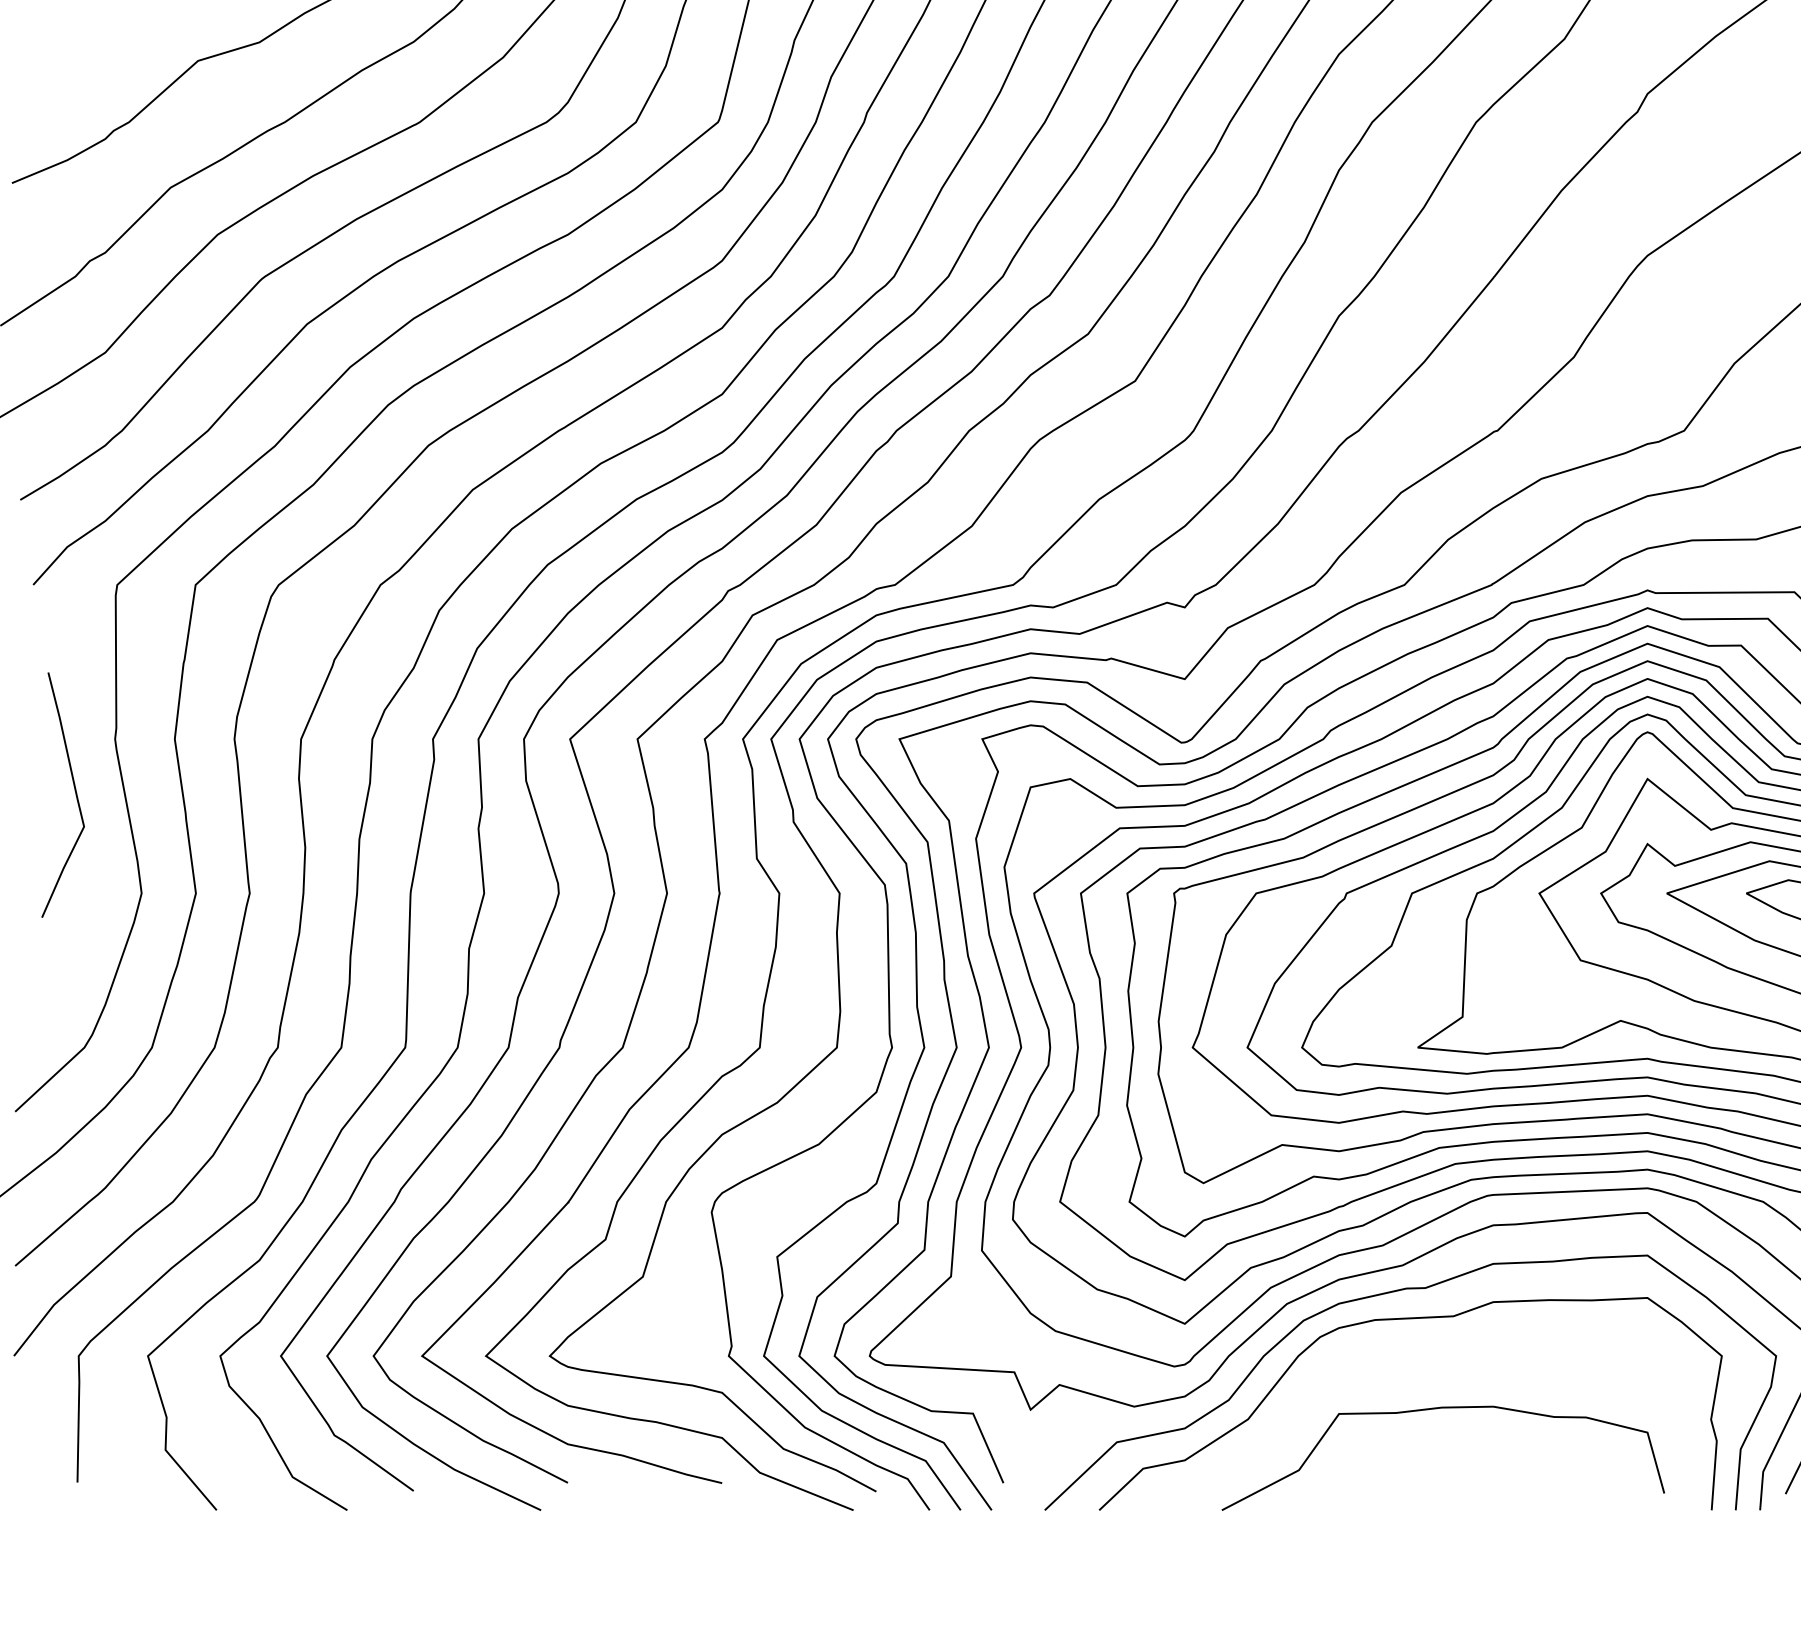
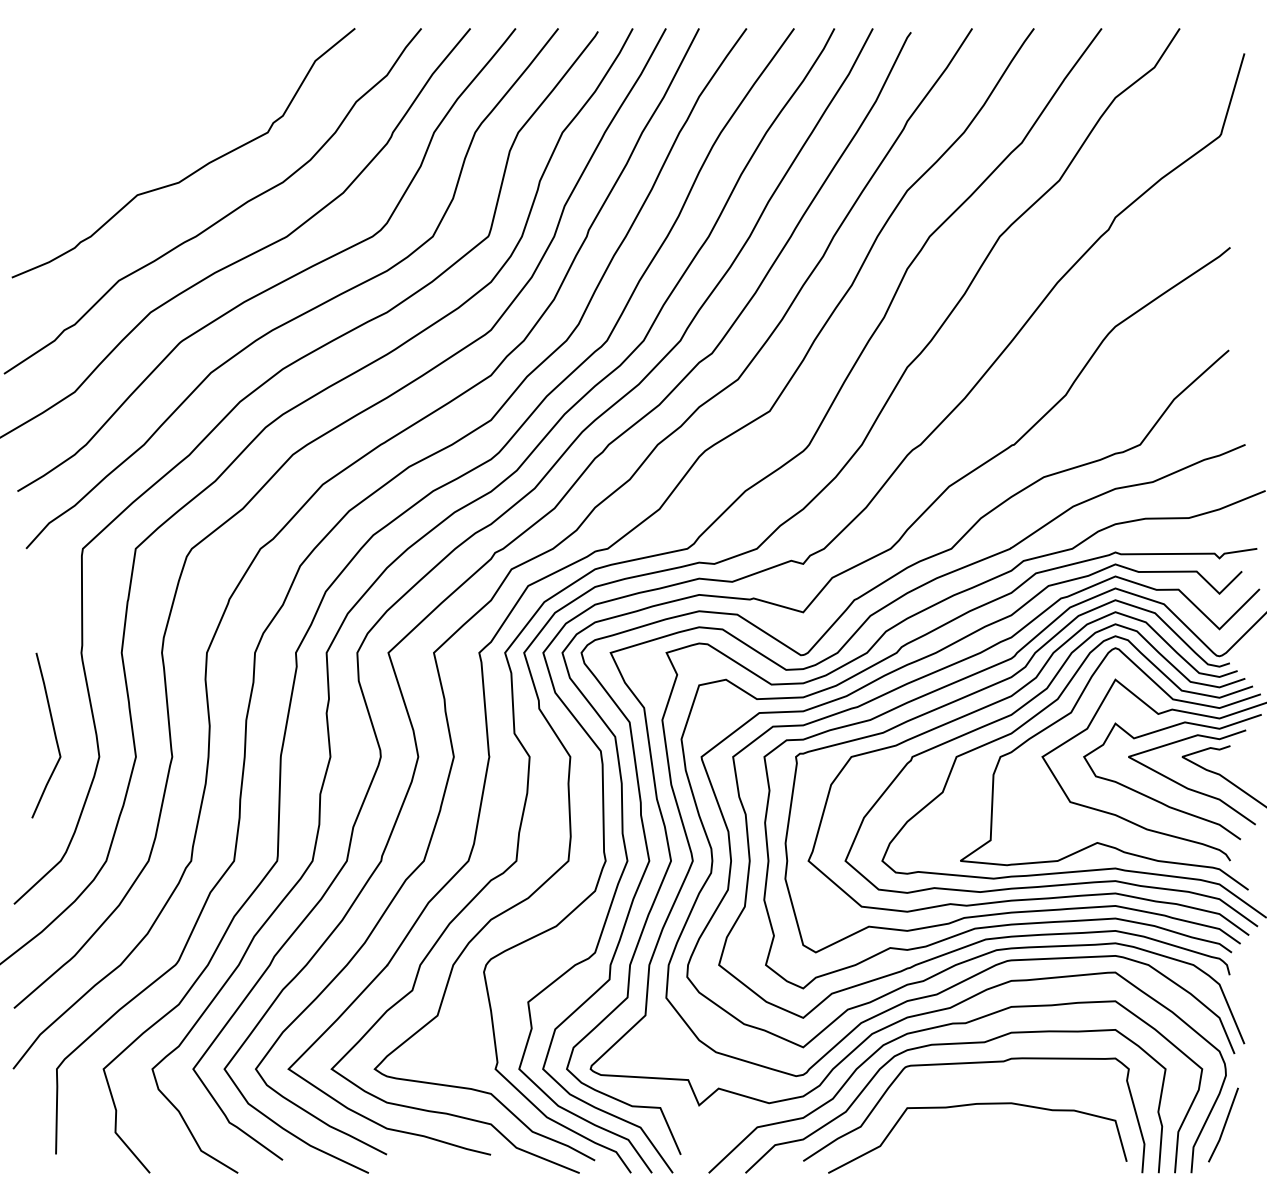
curve: (73, 790) -> (53, 732), moved
curve: (1425, 1349) -> (965, 1064), added

